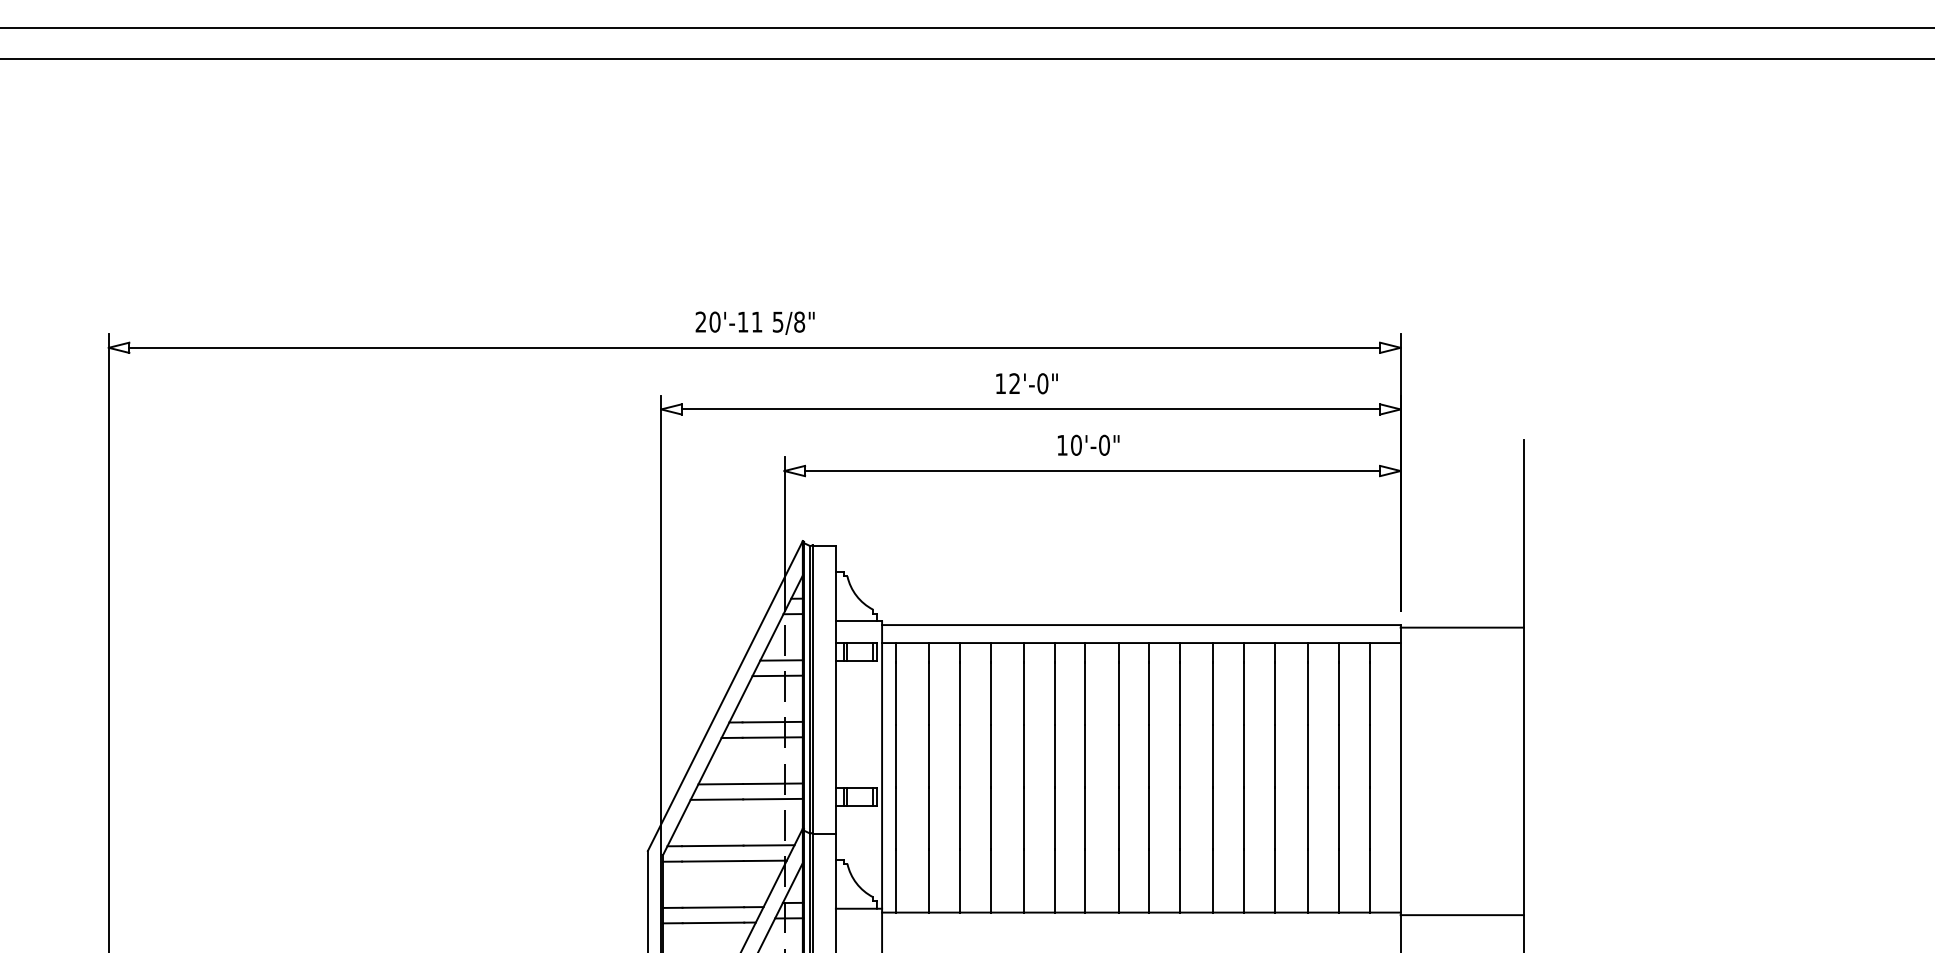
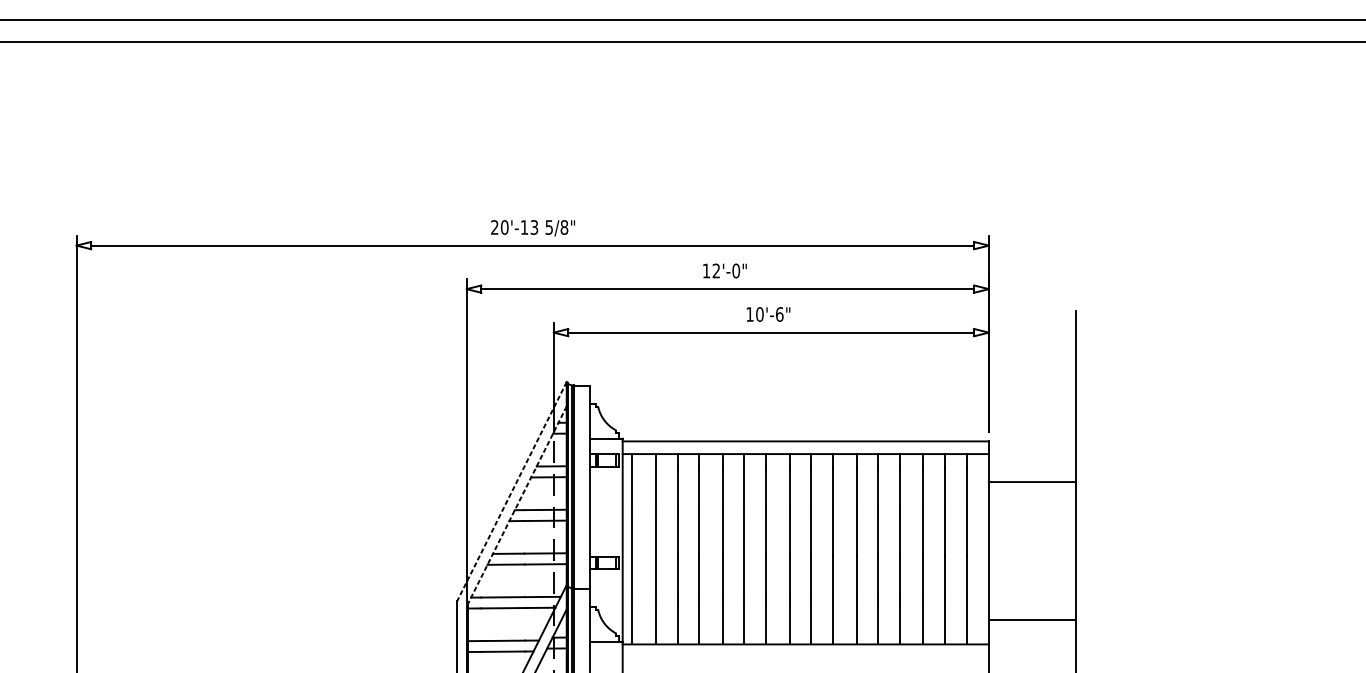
text: (756, 321) -> (534, 227), 20'-11 -> 20'-13
text: (1104, 444) -> (779, 313), 10'-0" -> 10'-6"
line: (1461, 627) -> (1031, 481), moved
line: (725, 696) -> (512, 491), solid -> dashed
line: (733, 715) -> (517, 505), solid -> dashed
line: (1461, 915) -> (1031, 620), moved

